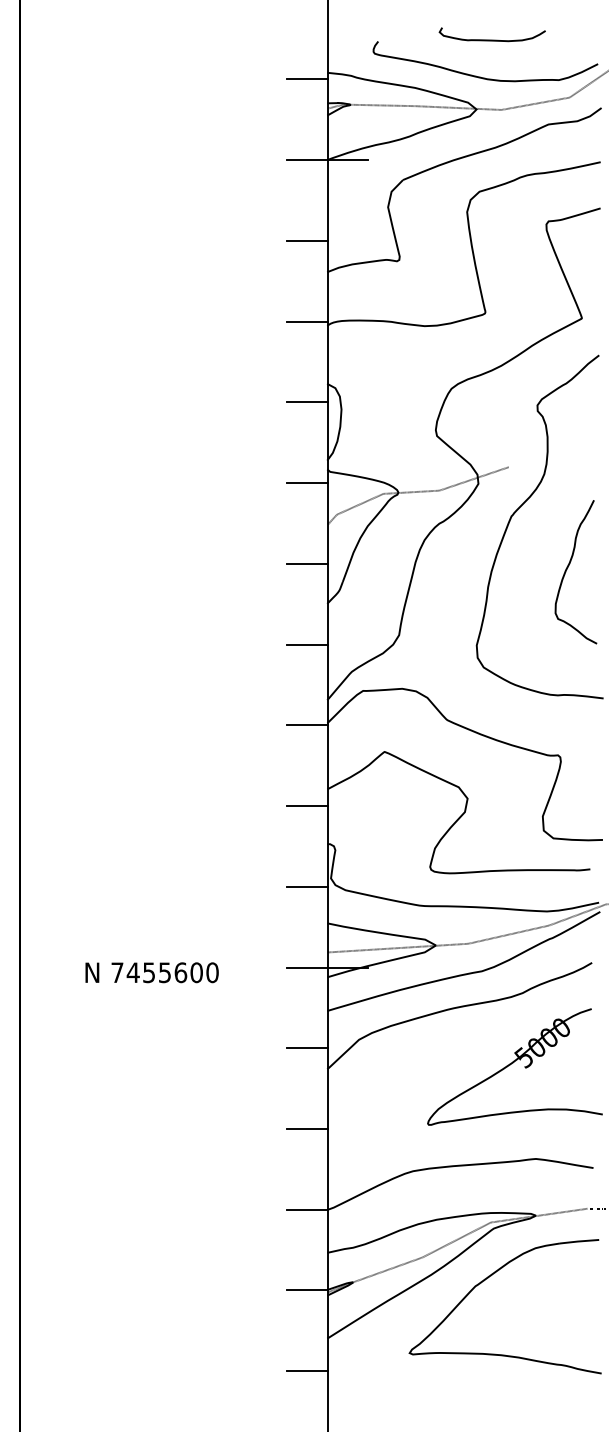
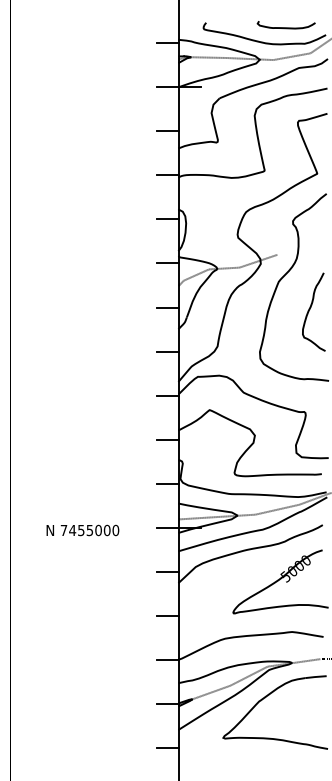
curve: (490, 39) -> (285, 27), moved
text: (180, 970) -> (98, 529), 7455600 -> 7455000

